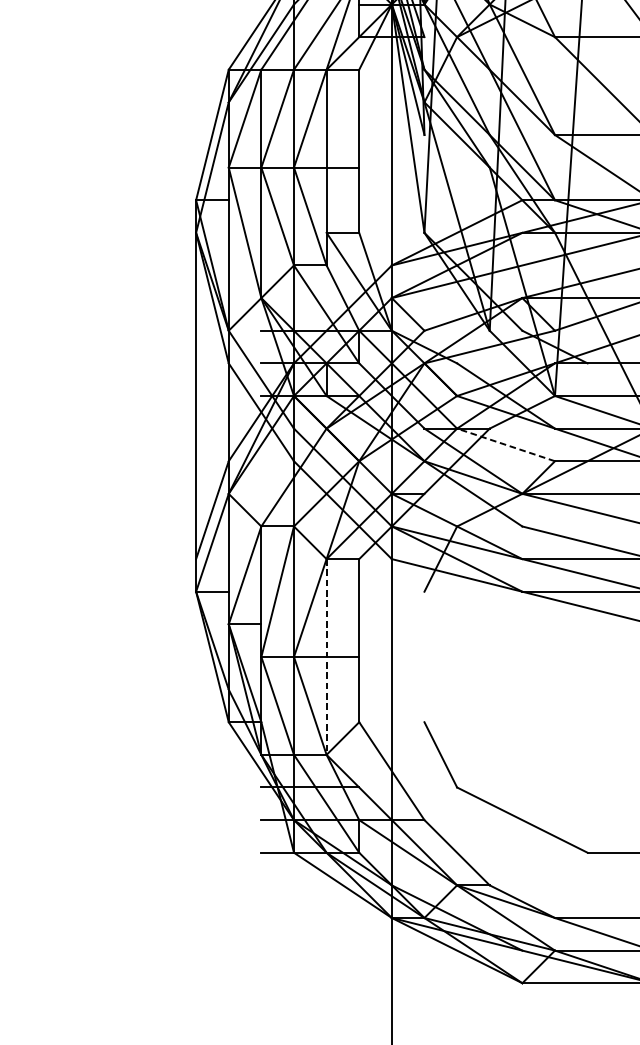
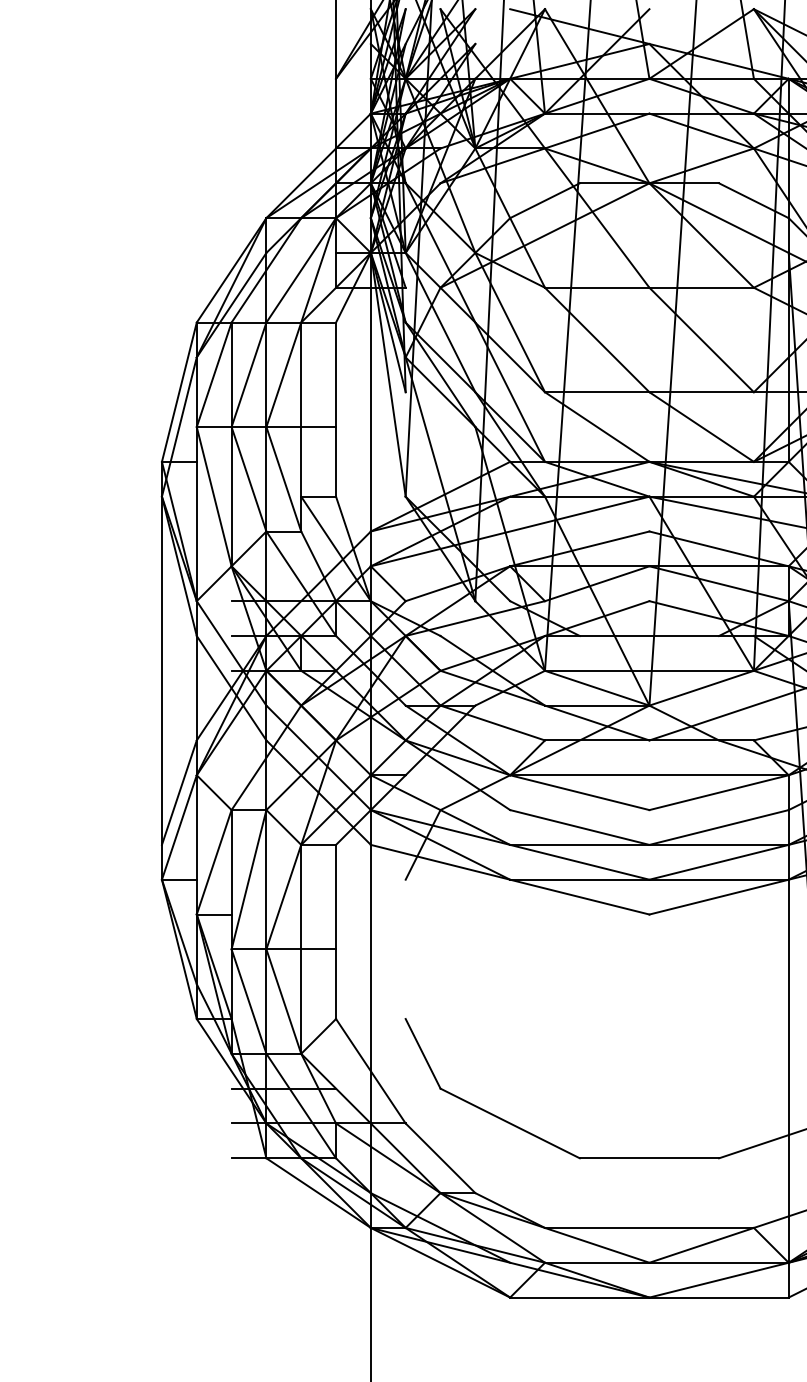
line: (505, 444) -> (492, 722), dashed -> solid
line: (326, 657) -> (301, 949), dashed -> solid

